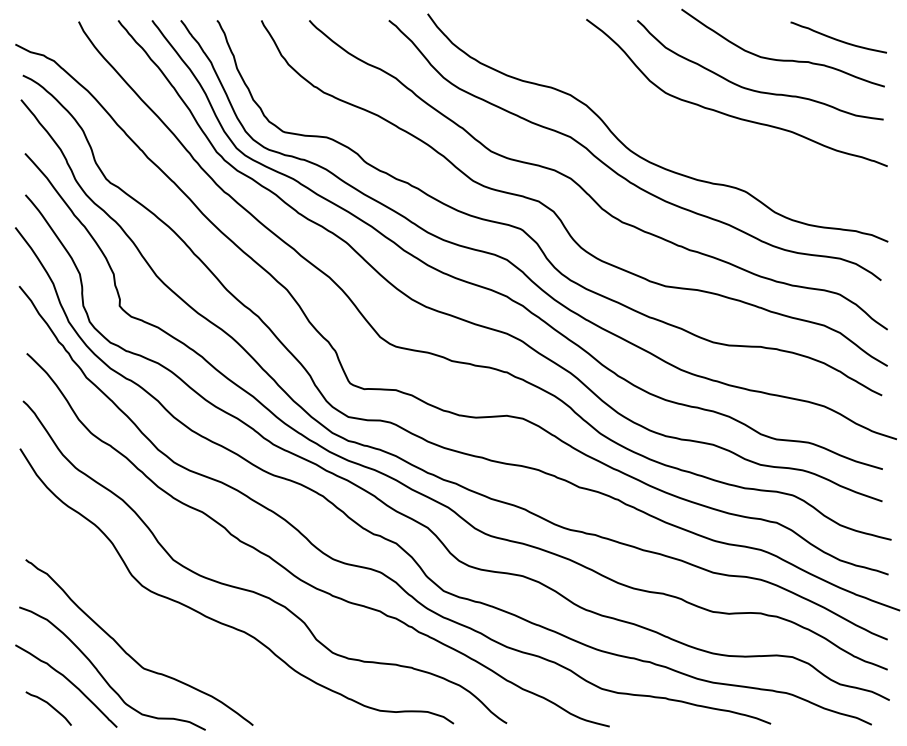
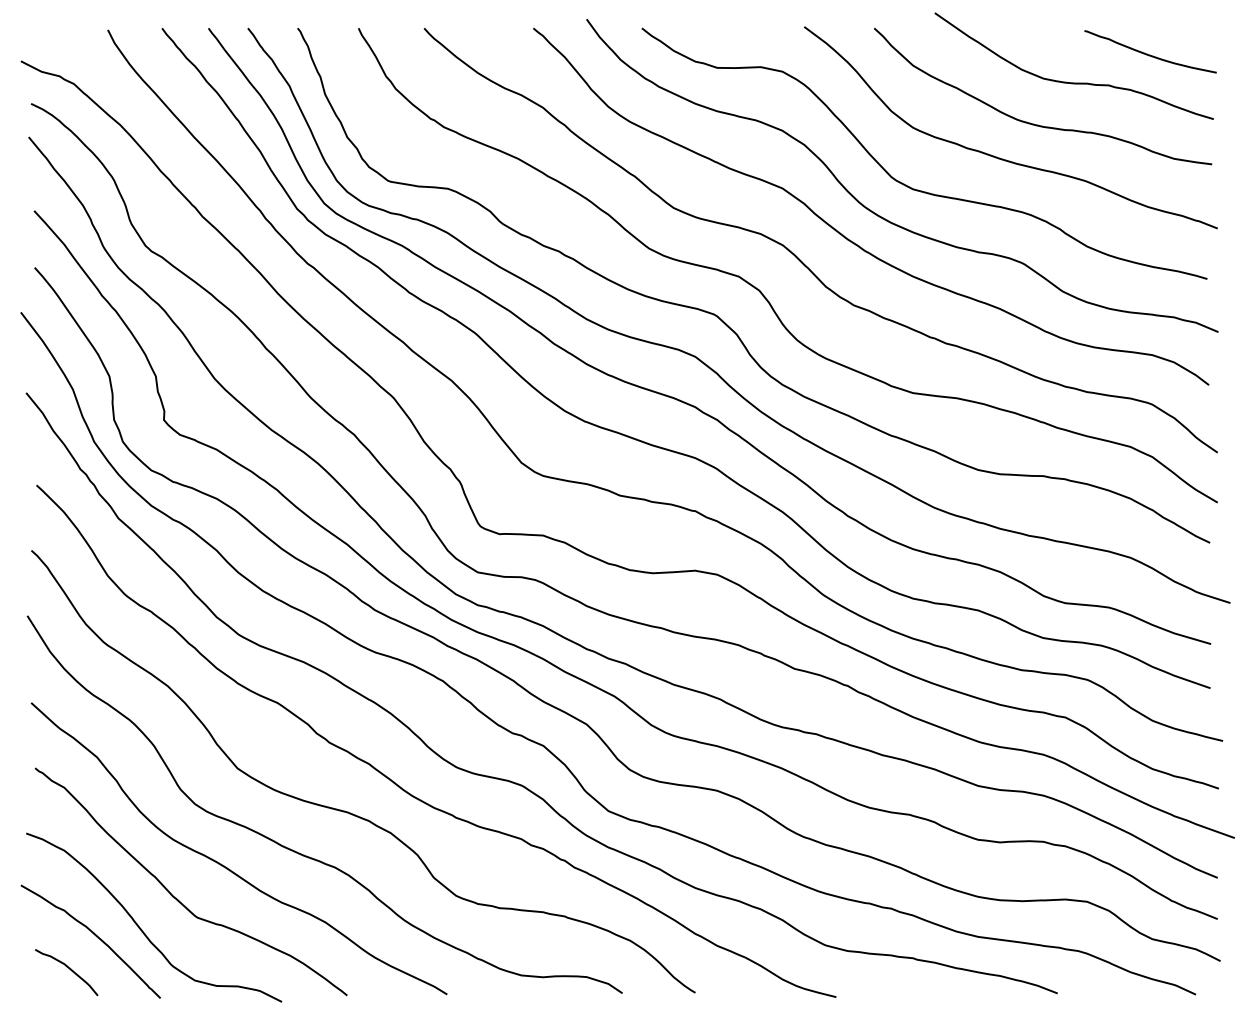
curve: (661, 134) -> (907, 184), added
curve: (167, 632) -> (229, 868), added

